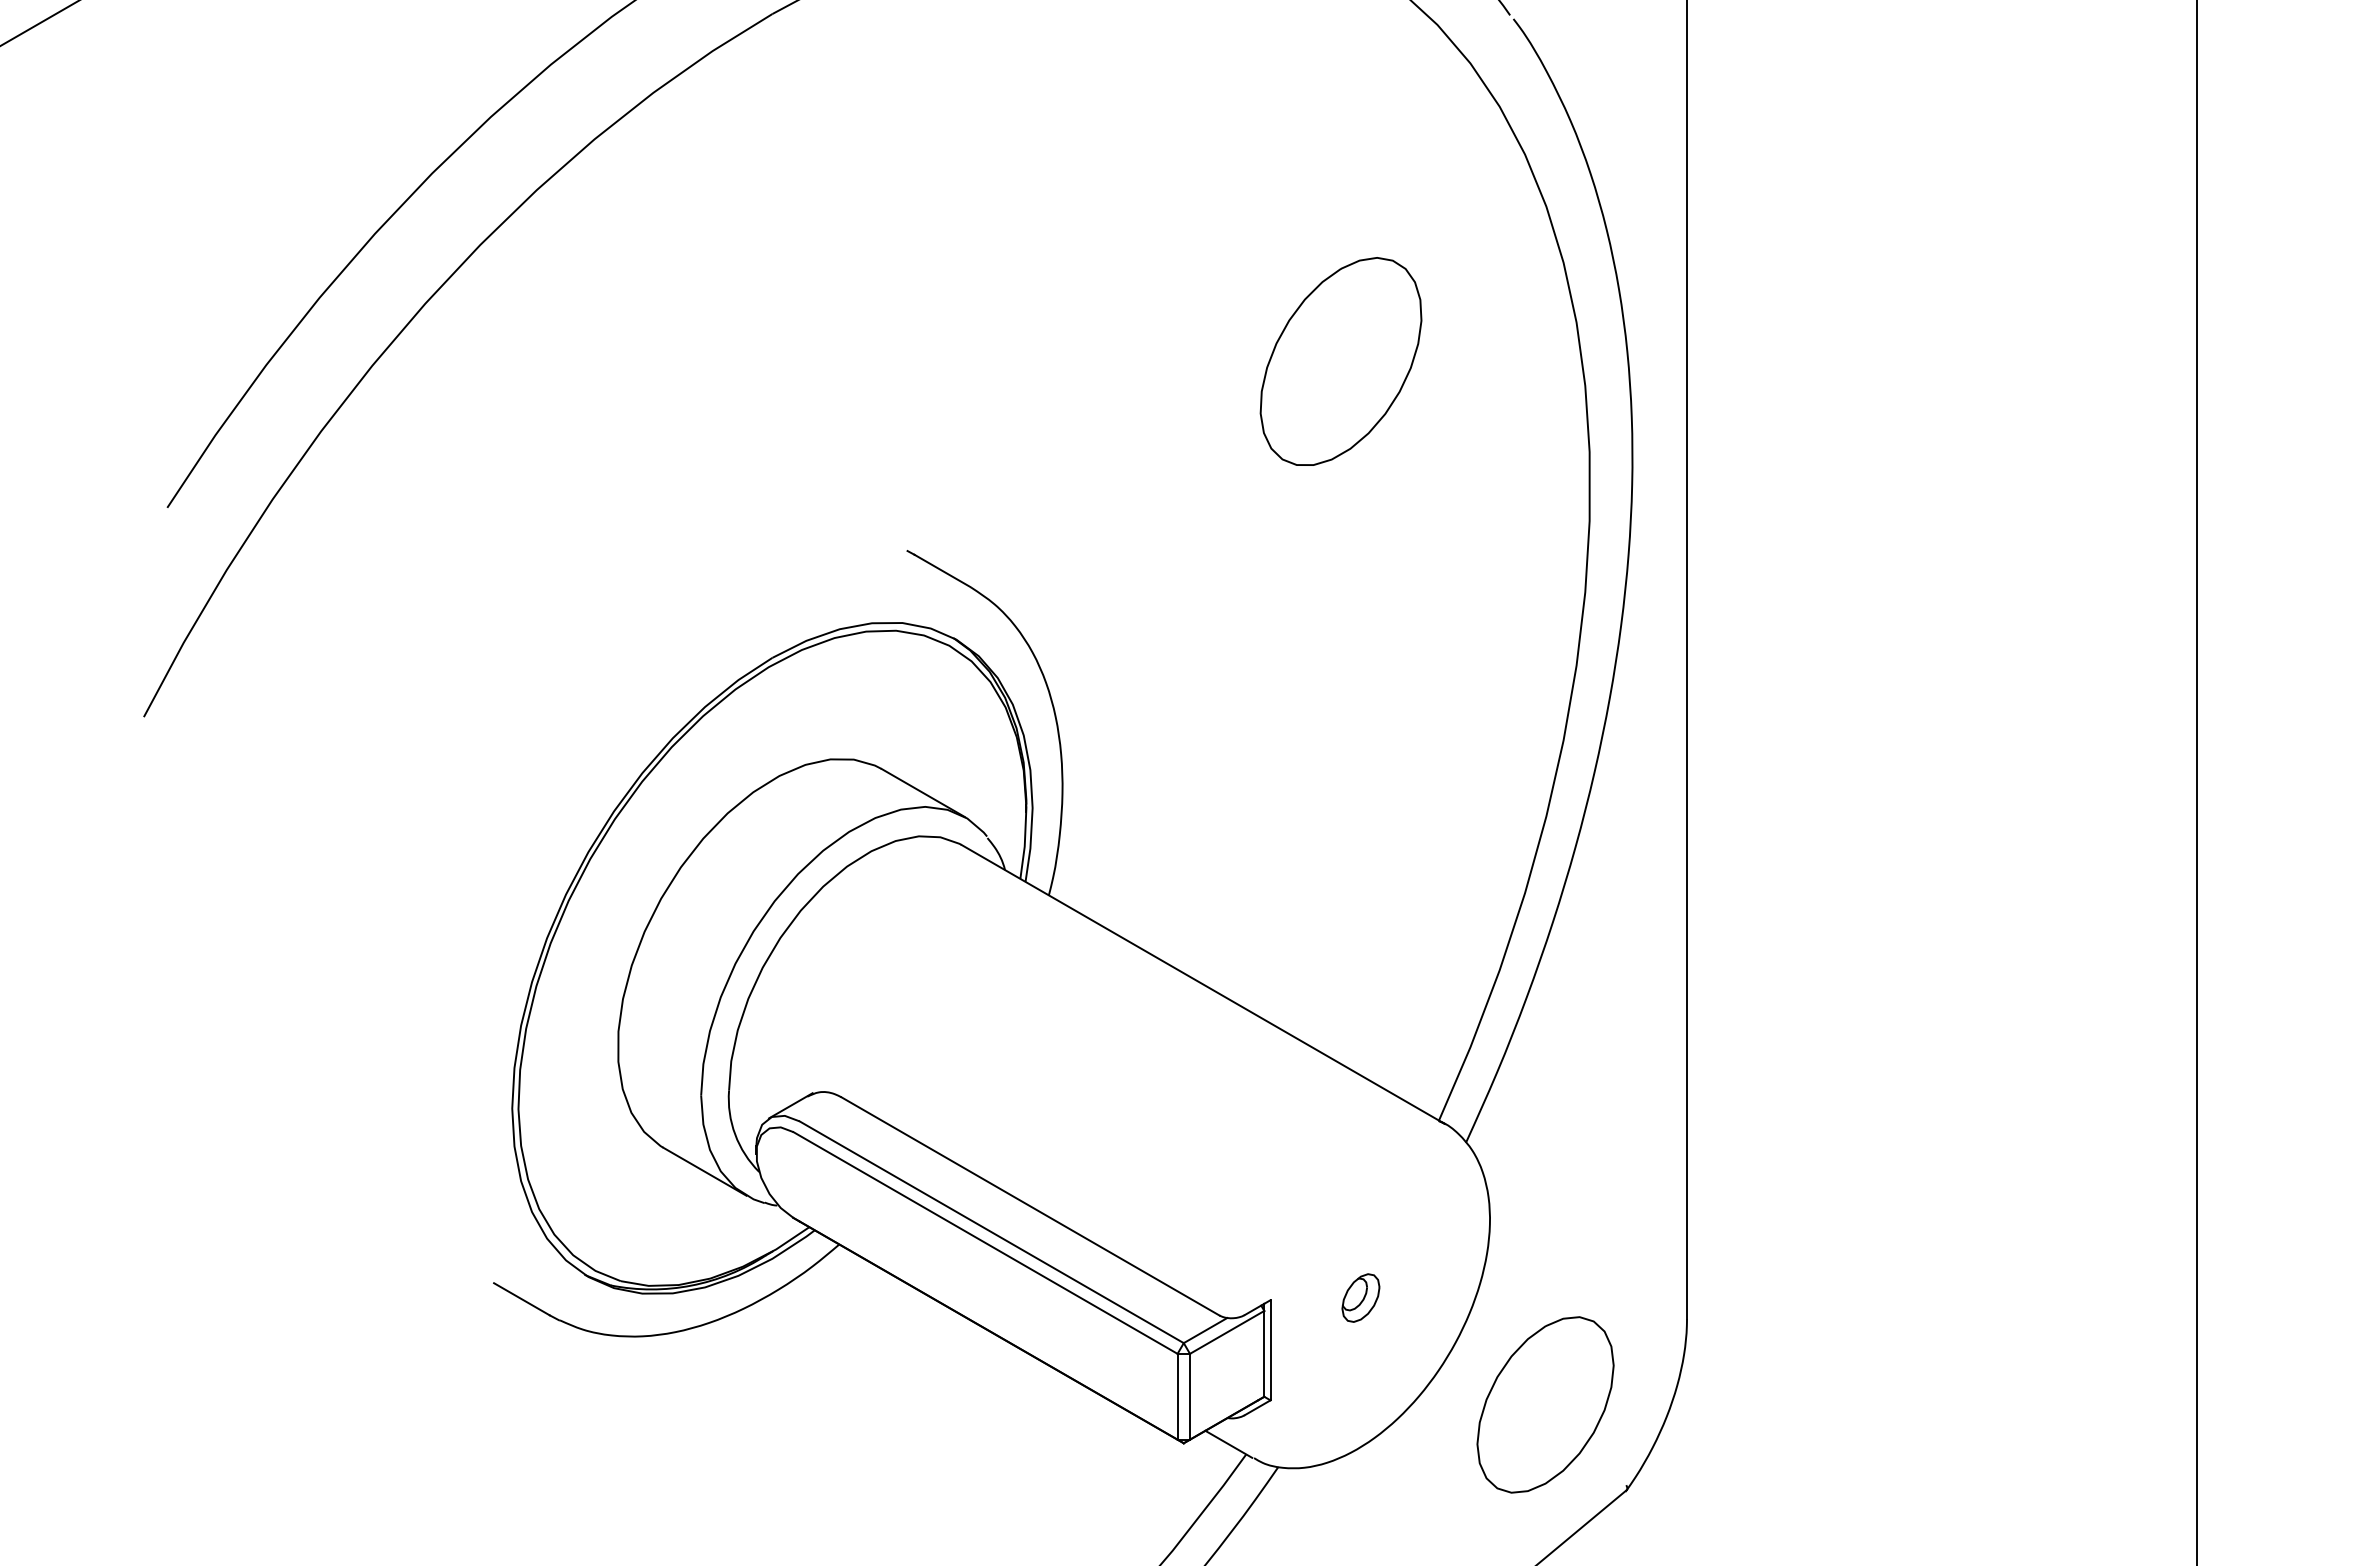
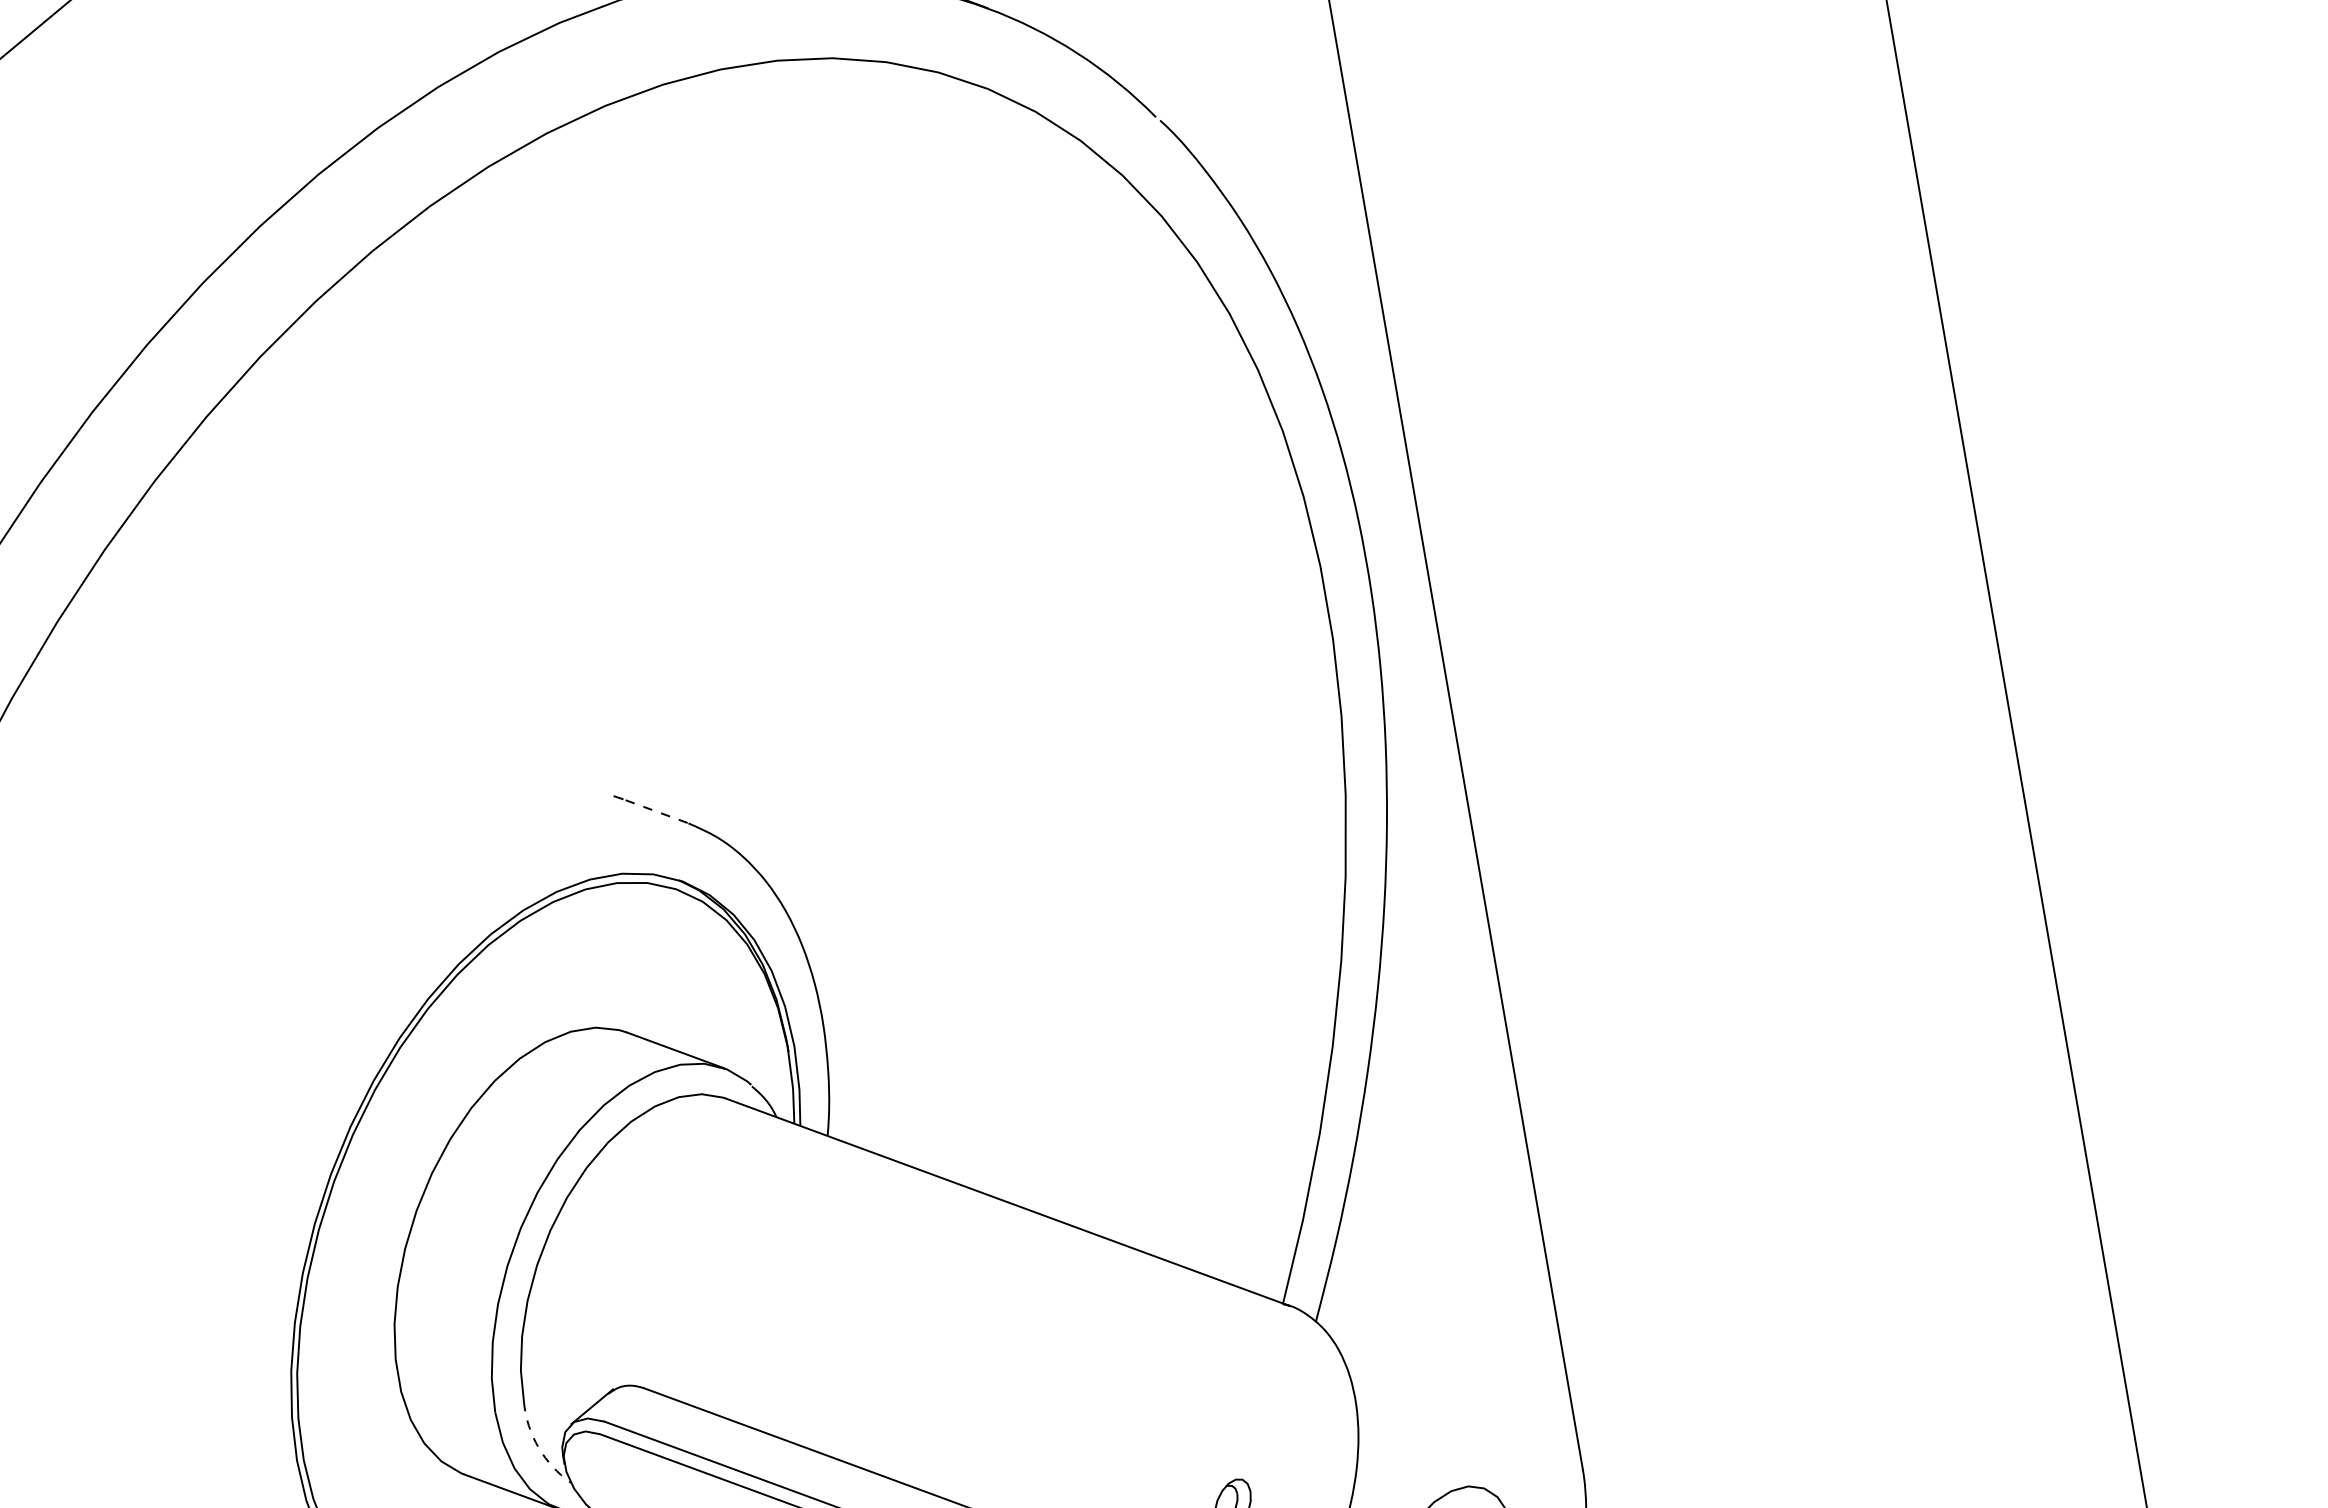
part: (1340, 361) -> (1039, 515), removed
line: (942, 570) -> (655, 810), solid -> dashed
arc: (735, 1134) -> (538, 1447), solid -> dashed

